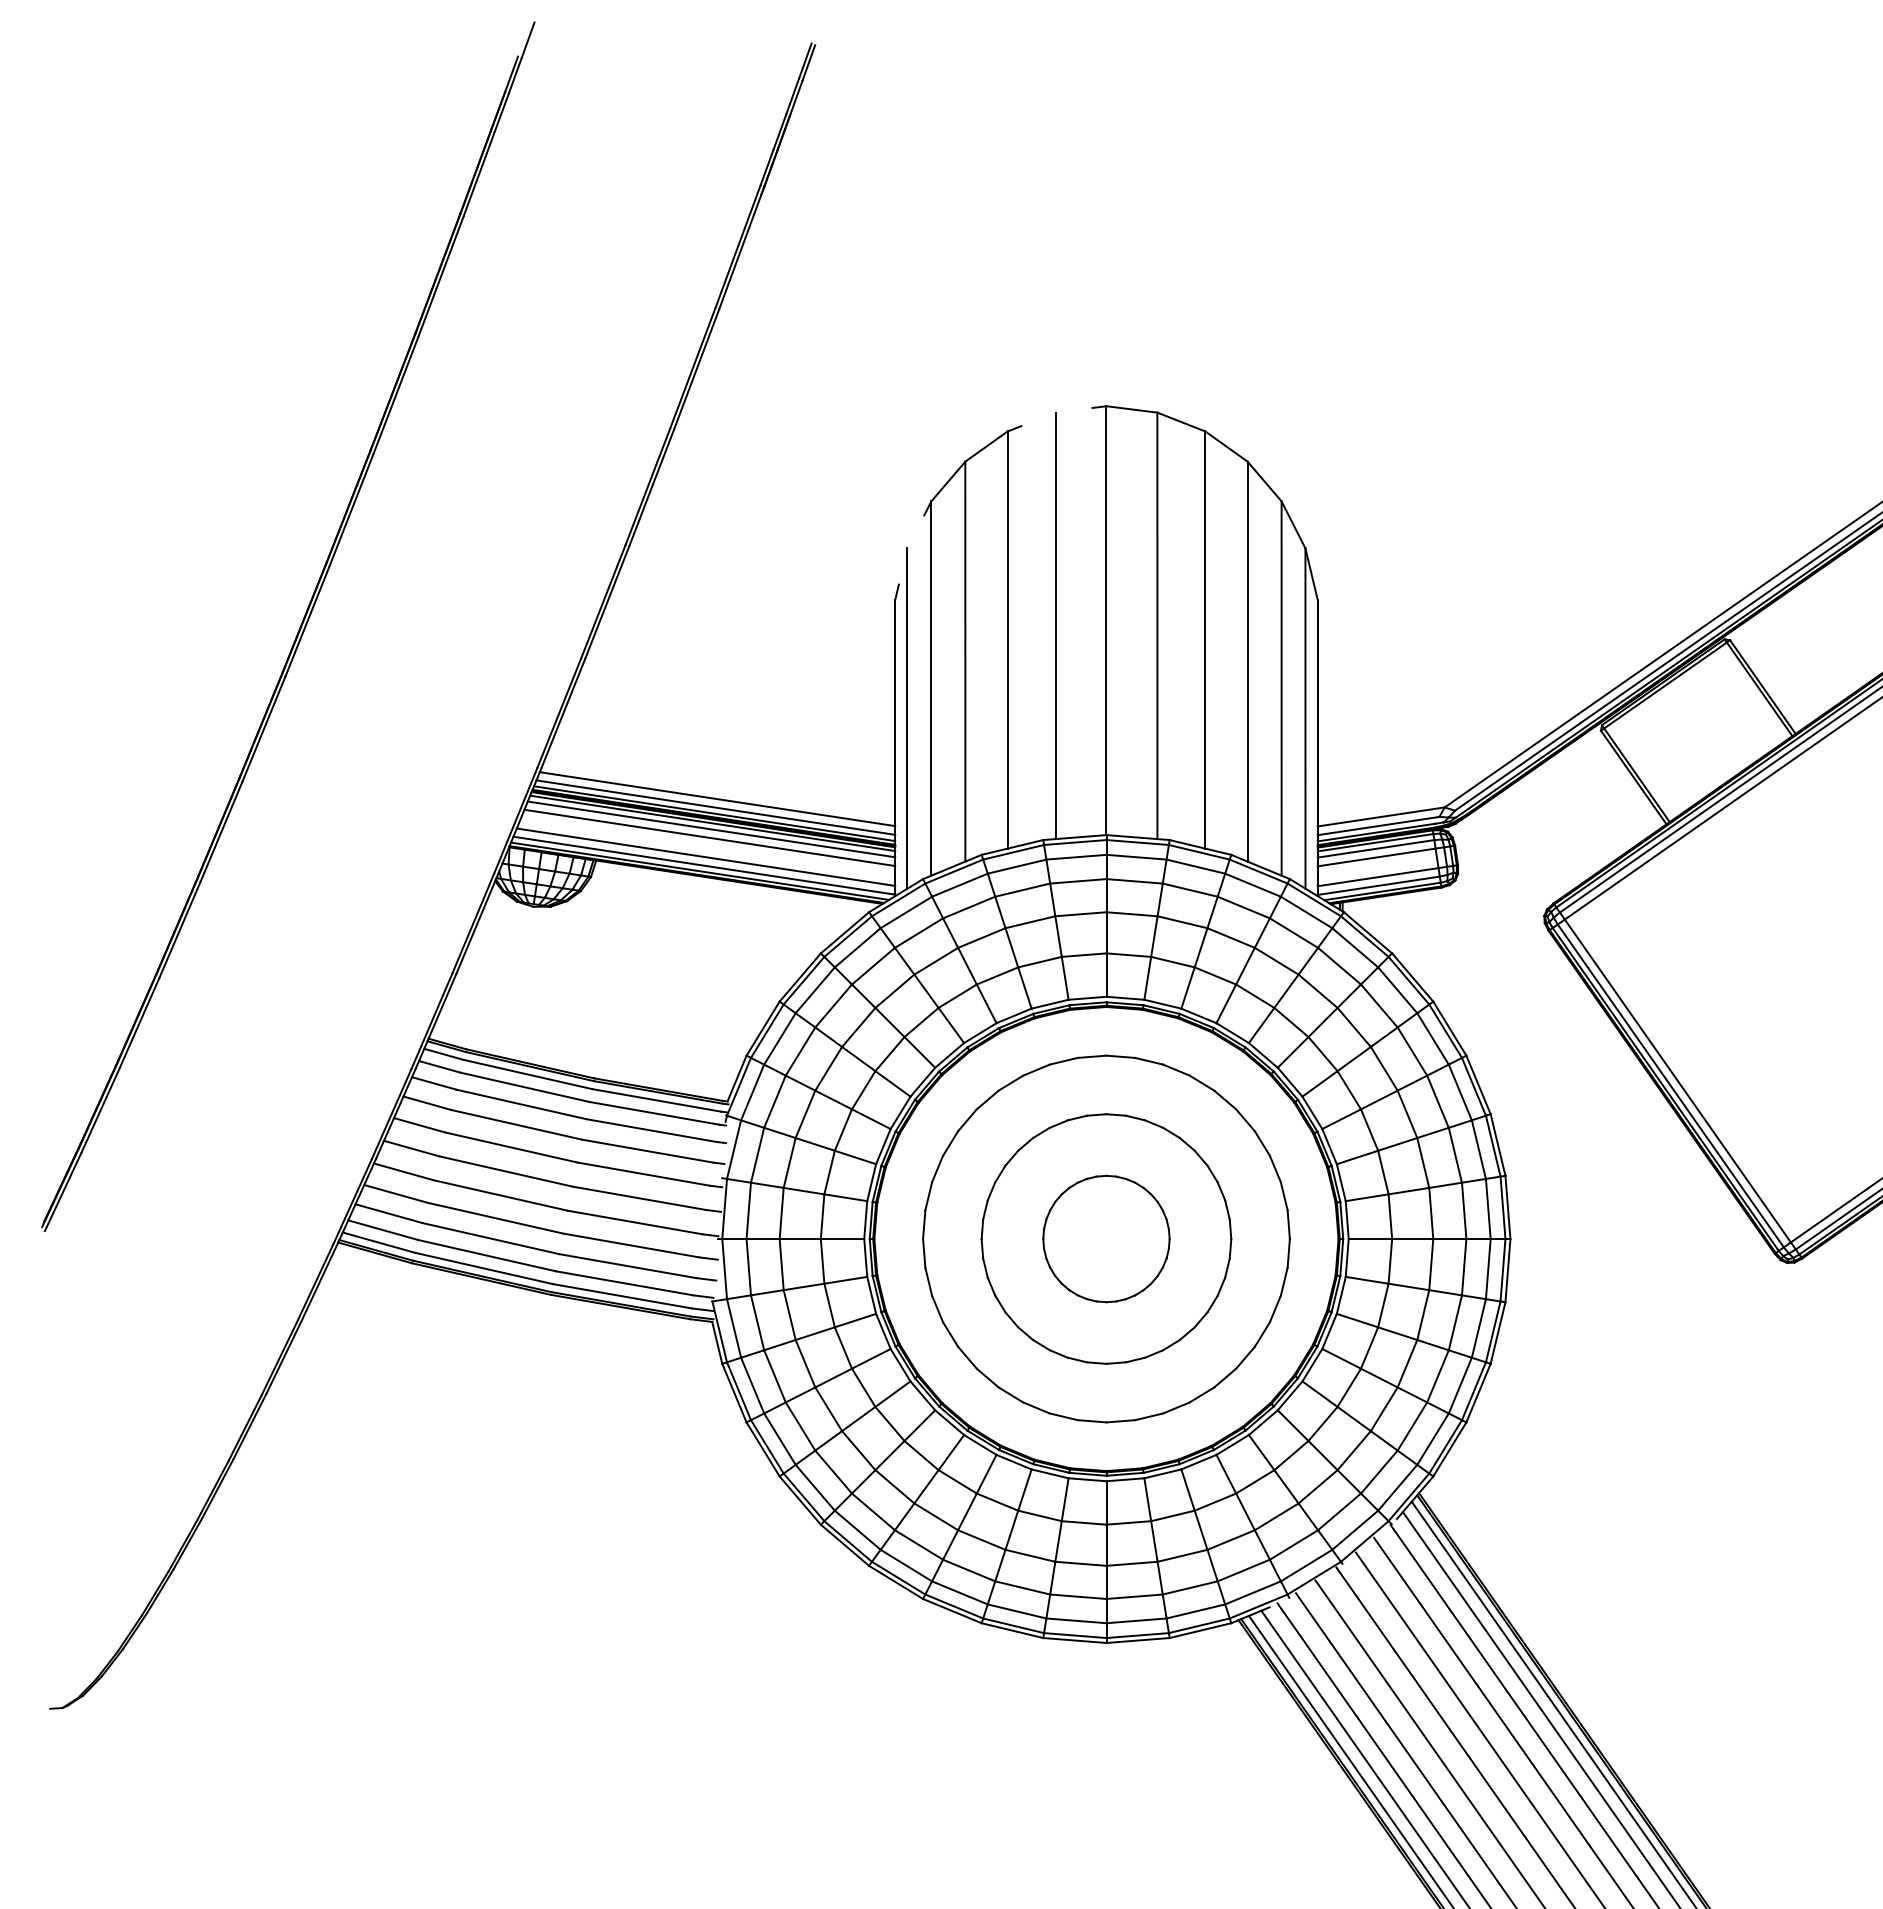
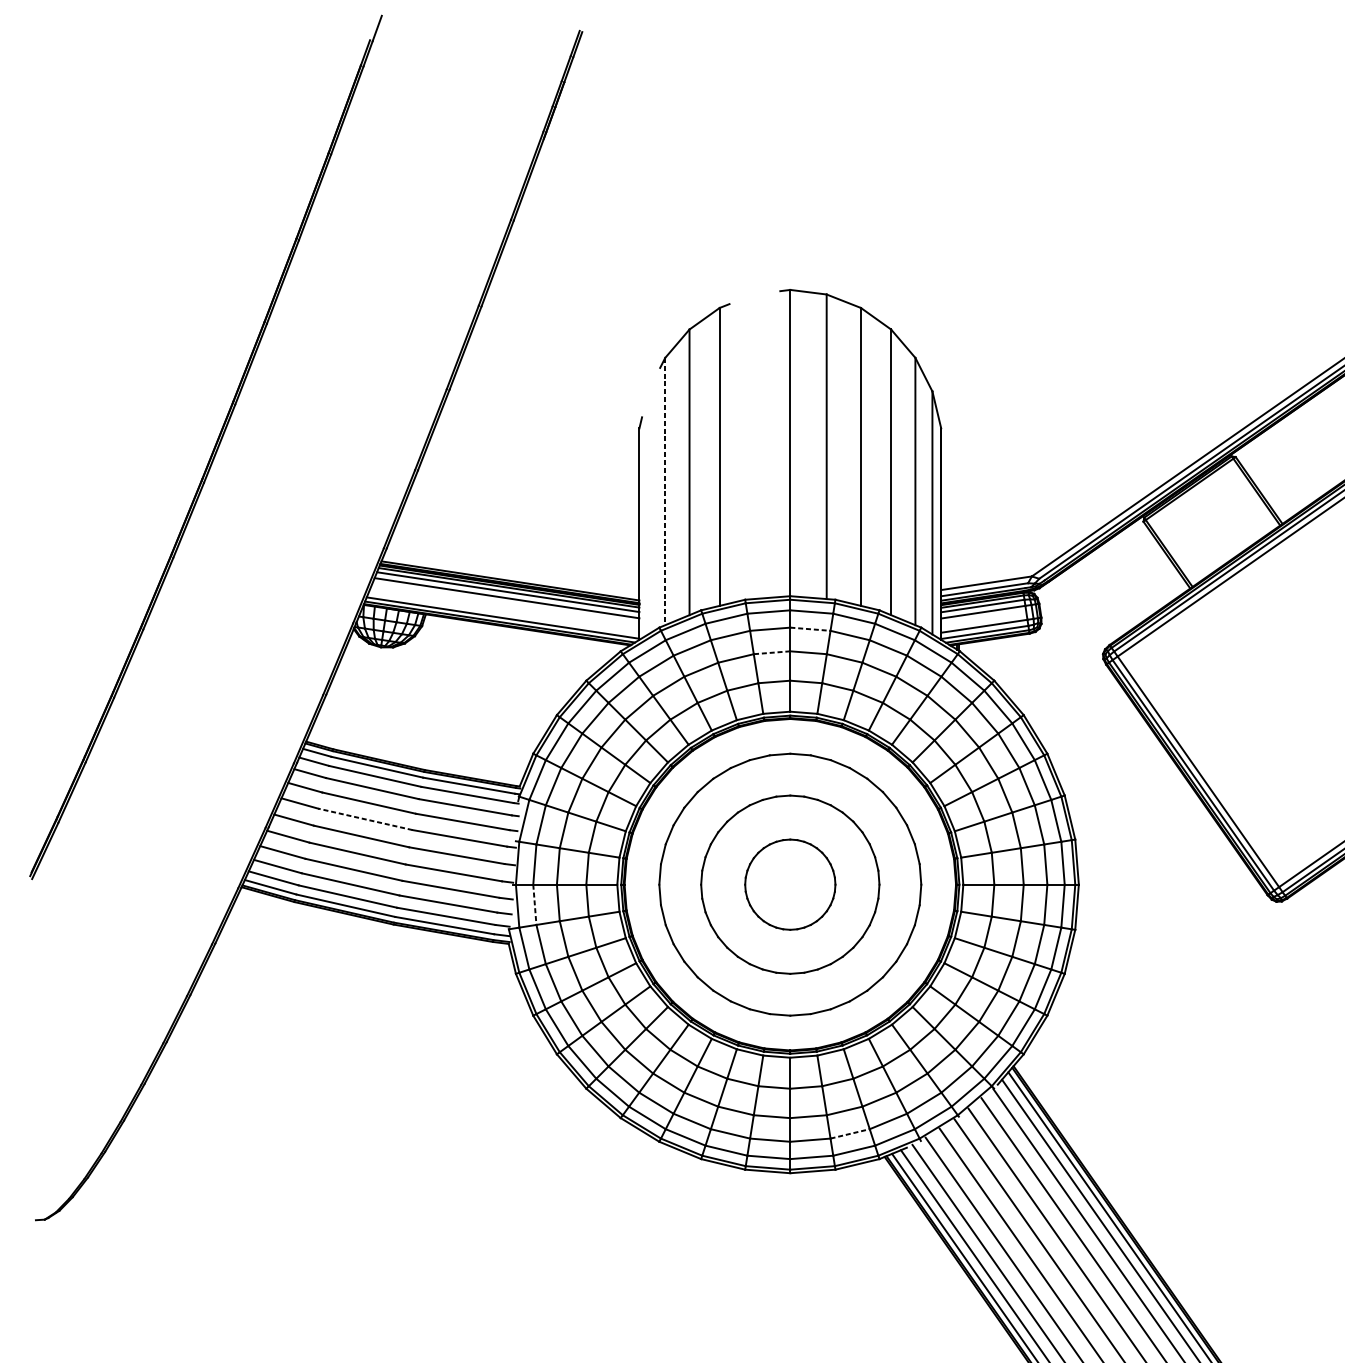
line: (1055, 625) -> (753, 446), removed
line: (931, 689) -> (665, 492), solid -> dashed
line: (907, 718) -> (648, 512), removed
line: (717, 799) -> (512, 570), removed
line: (715, 807) -> (511, 576), removed
line: (705, 856) -> (503, 611), removed
line: (1135, 881) -> (811, 629), solid -> dashed
line: (1080, 914) -> (771, 652), solid -> dashed
line: (511, 1147) -> (365, 819), solid -> dashed
line: (748, 1267) -> (534, 905), solid -> dashed
line: (1190, 1587) -> (850, 1133), solid -> dashed

